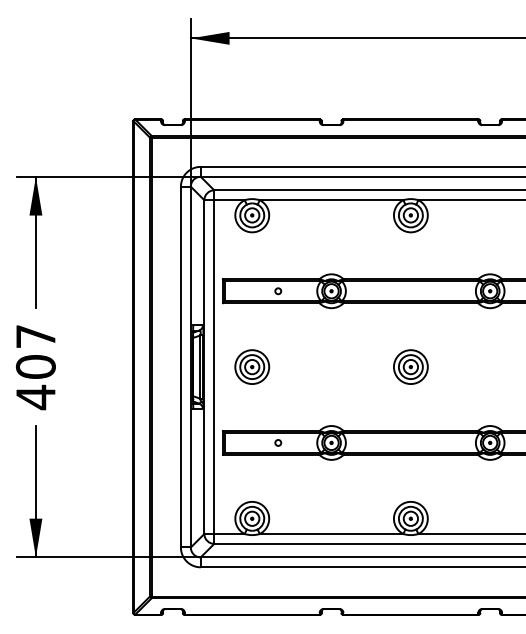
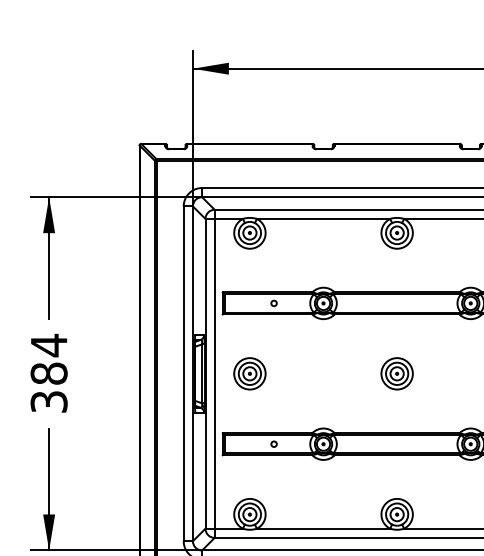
text: (35, 367) -> (48, 374), 407 -> 384

